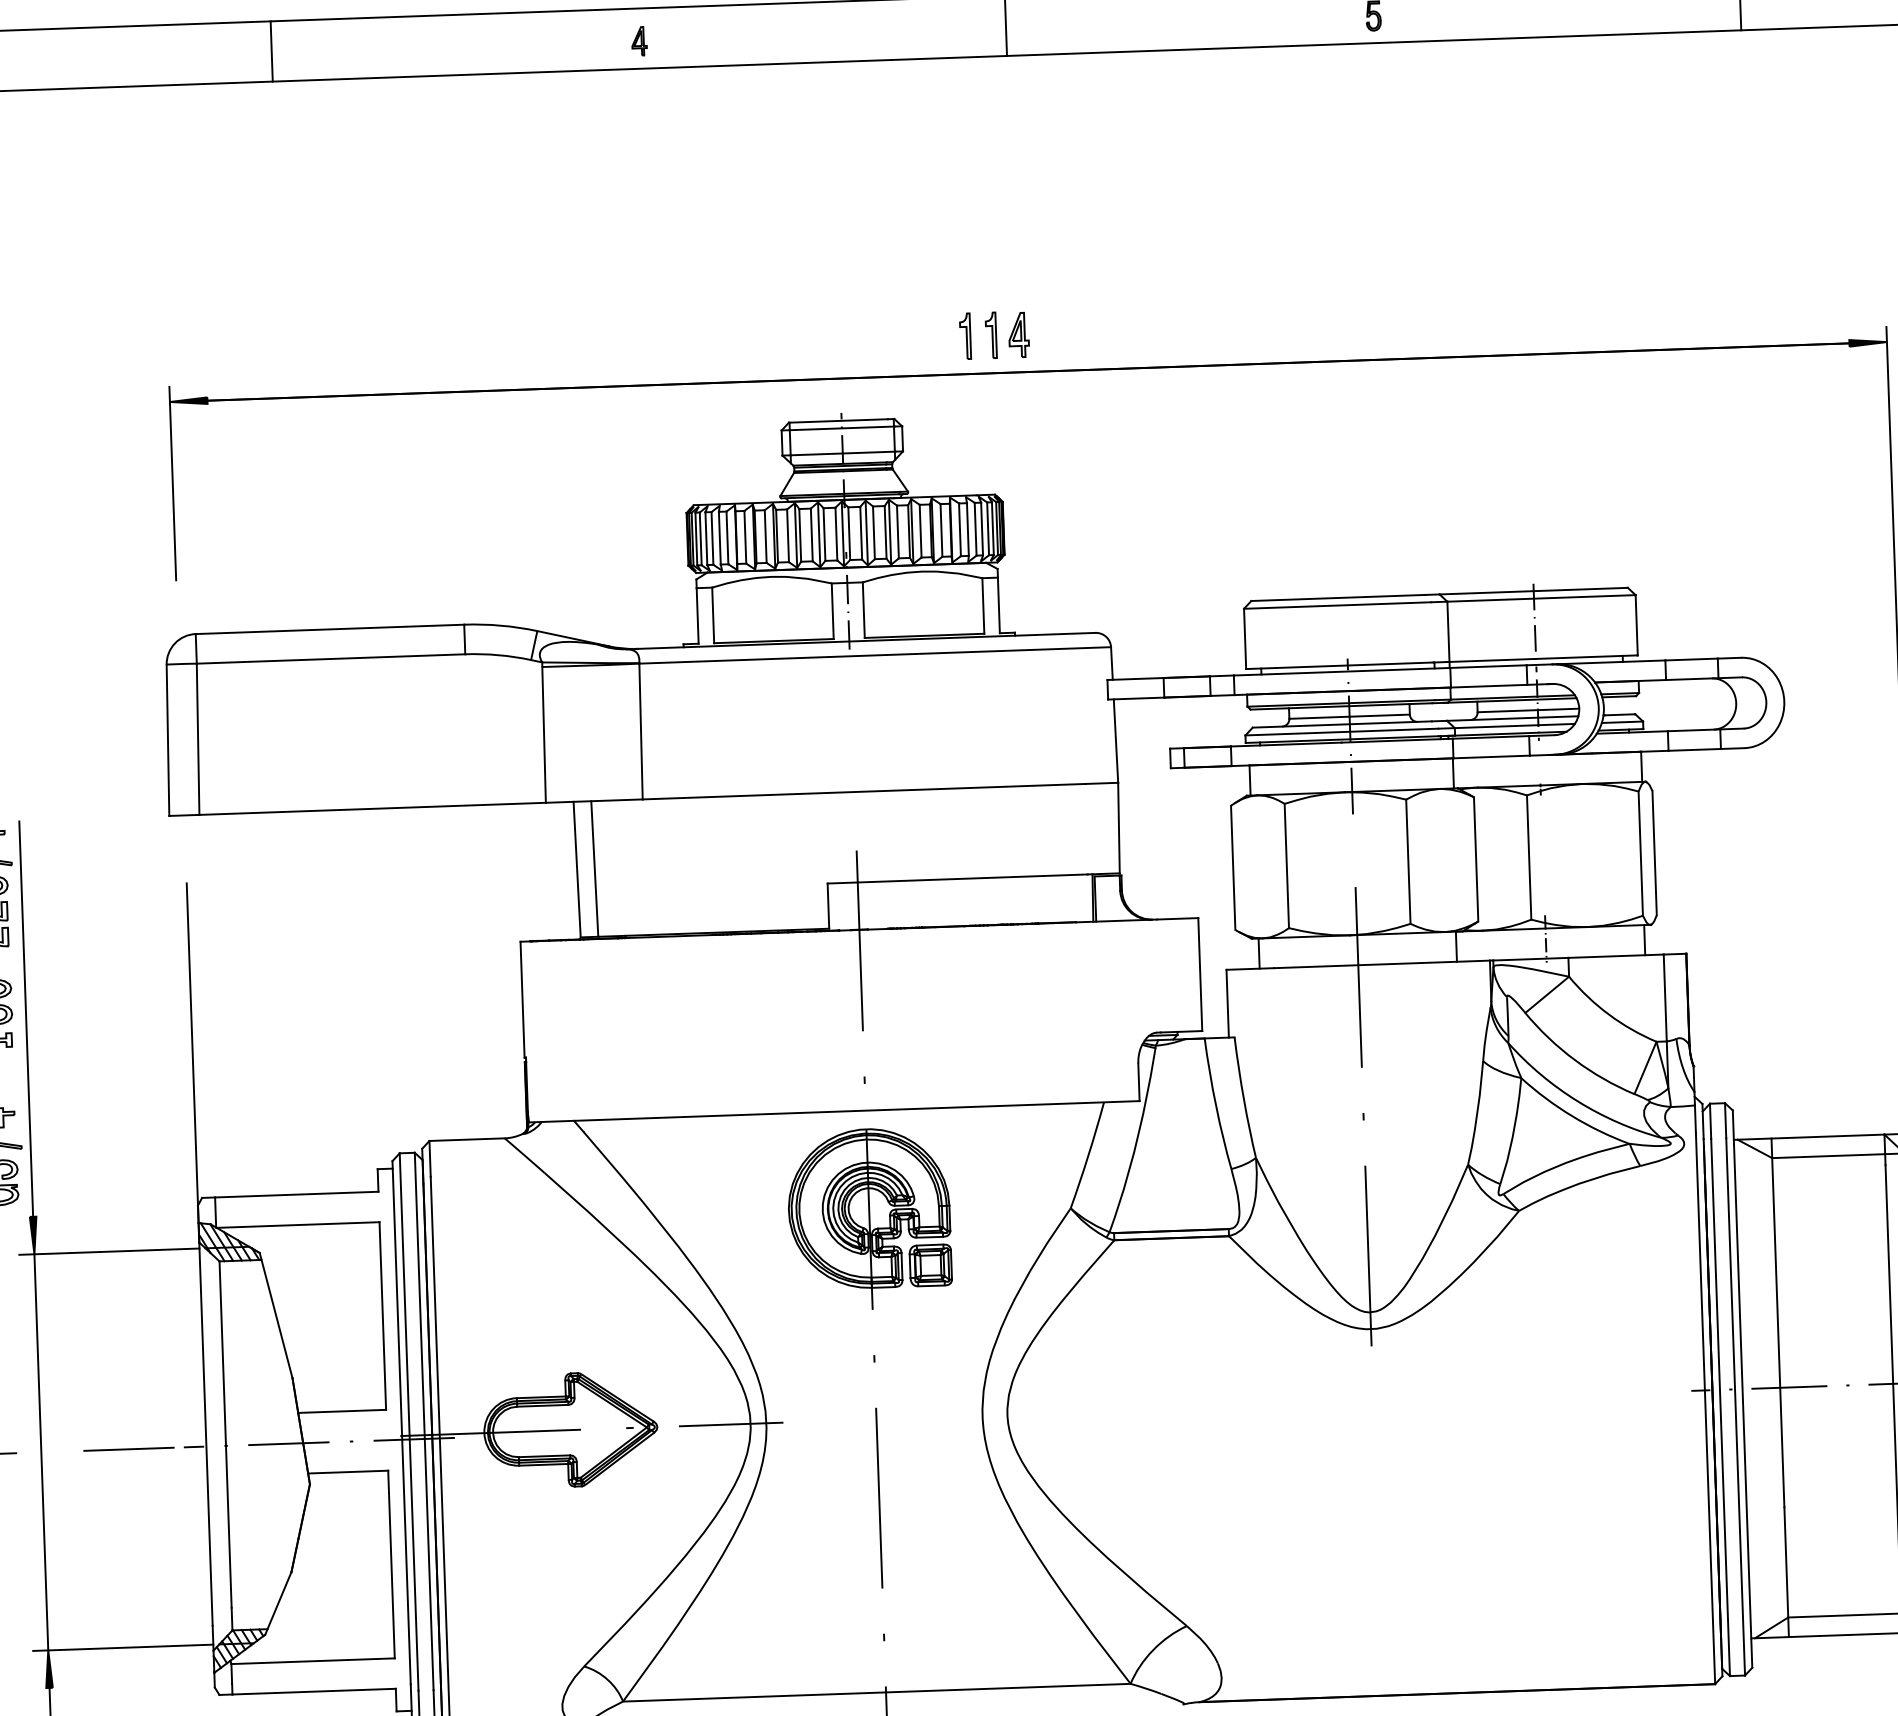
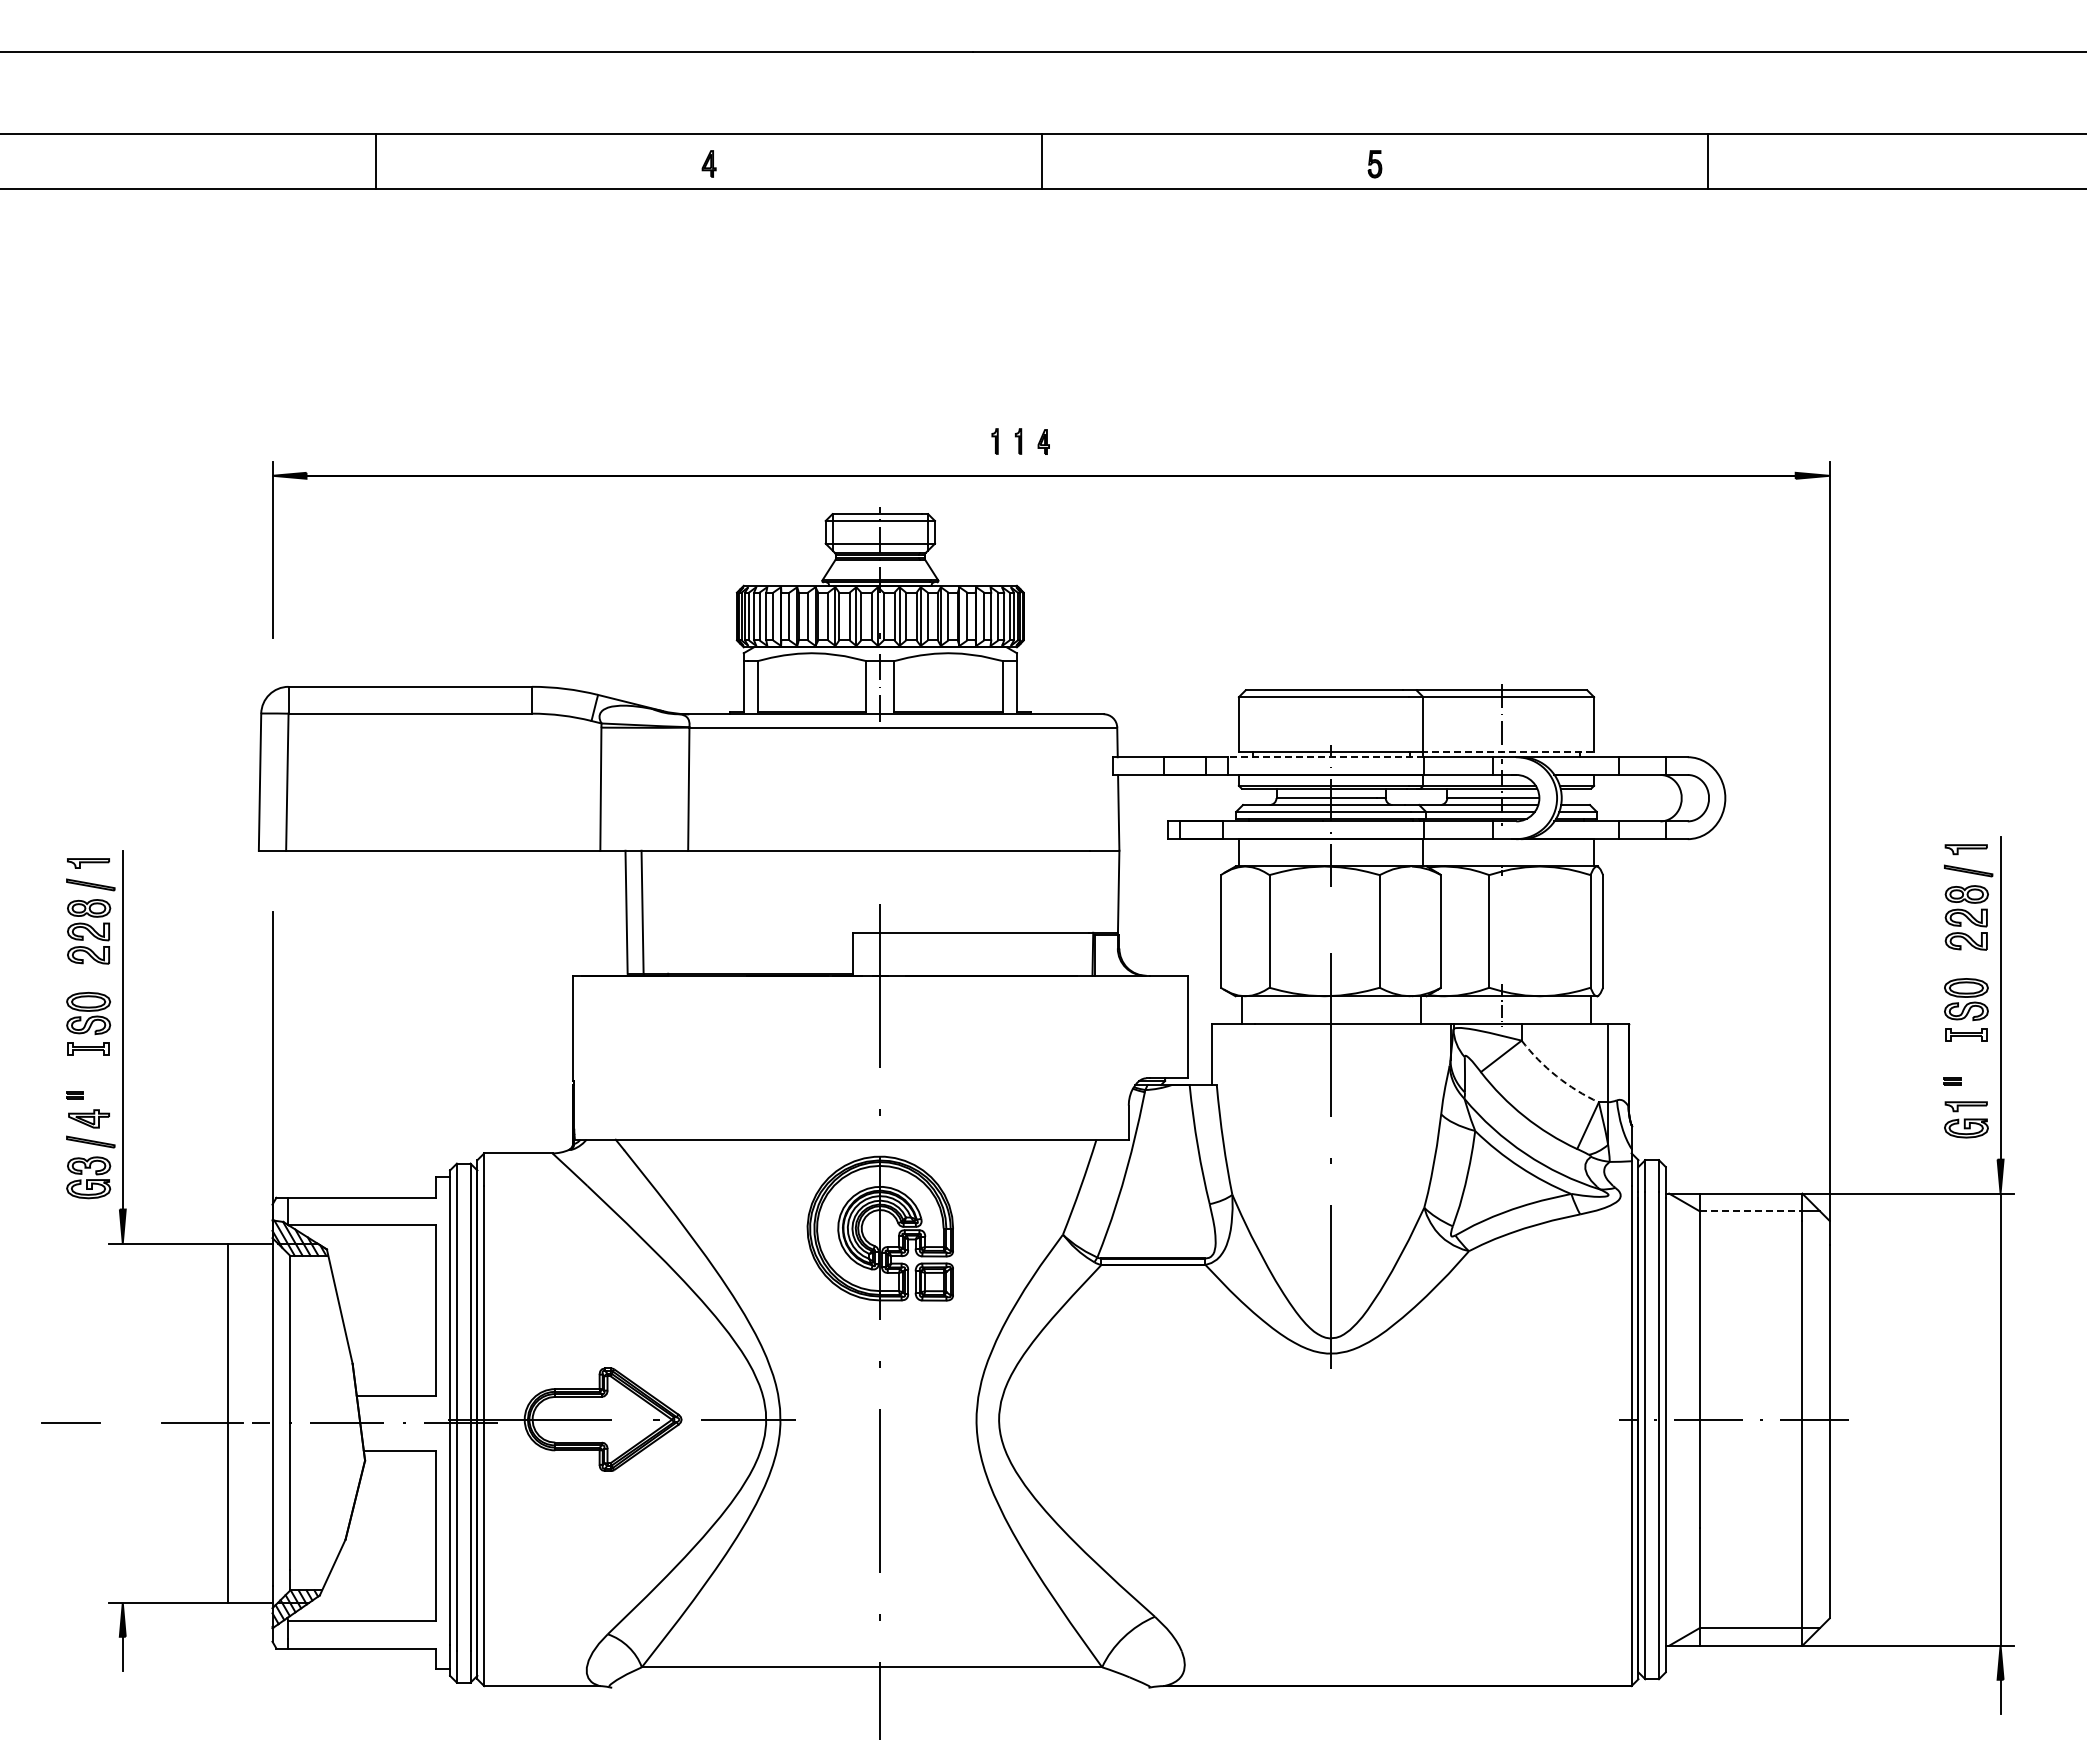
part: (1018, 334) -> (1043, 441), size x0.6
part: (991, 335) -> (1018, 441), size x0.6
part: (964, 336) -> (994, 441), size x0.6
line: (1542, 658) -> (1507, 751), solid -> dashed
line: (1341, 672) -> (1325, 757), solid -> dashed
arc: (1608, 1014) -> (1556, 1076), solid -> dashed
line: (1829, 1156) -> (1751, 1211), solid -> dashed
line: (40, 1451) -> (227, 1422), moved

